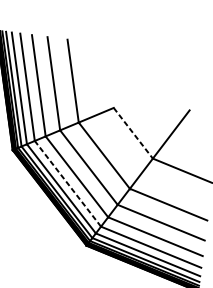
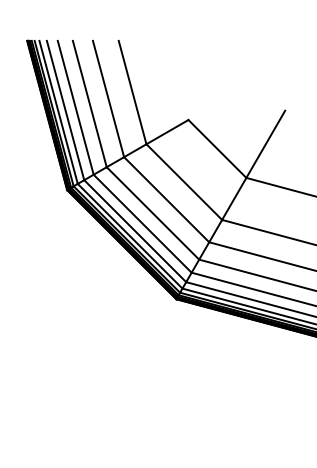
line: (133, 132) -> (217, 148), dashed -> solid
line: (67, 183) -> (142, 223), dashed -> solid

